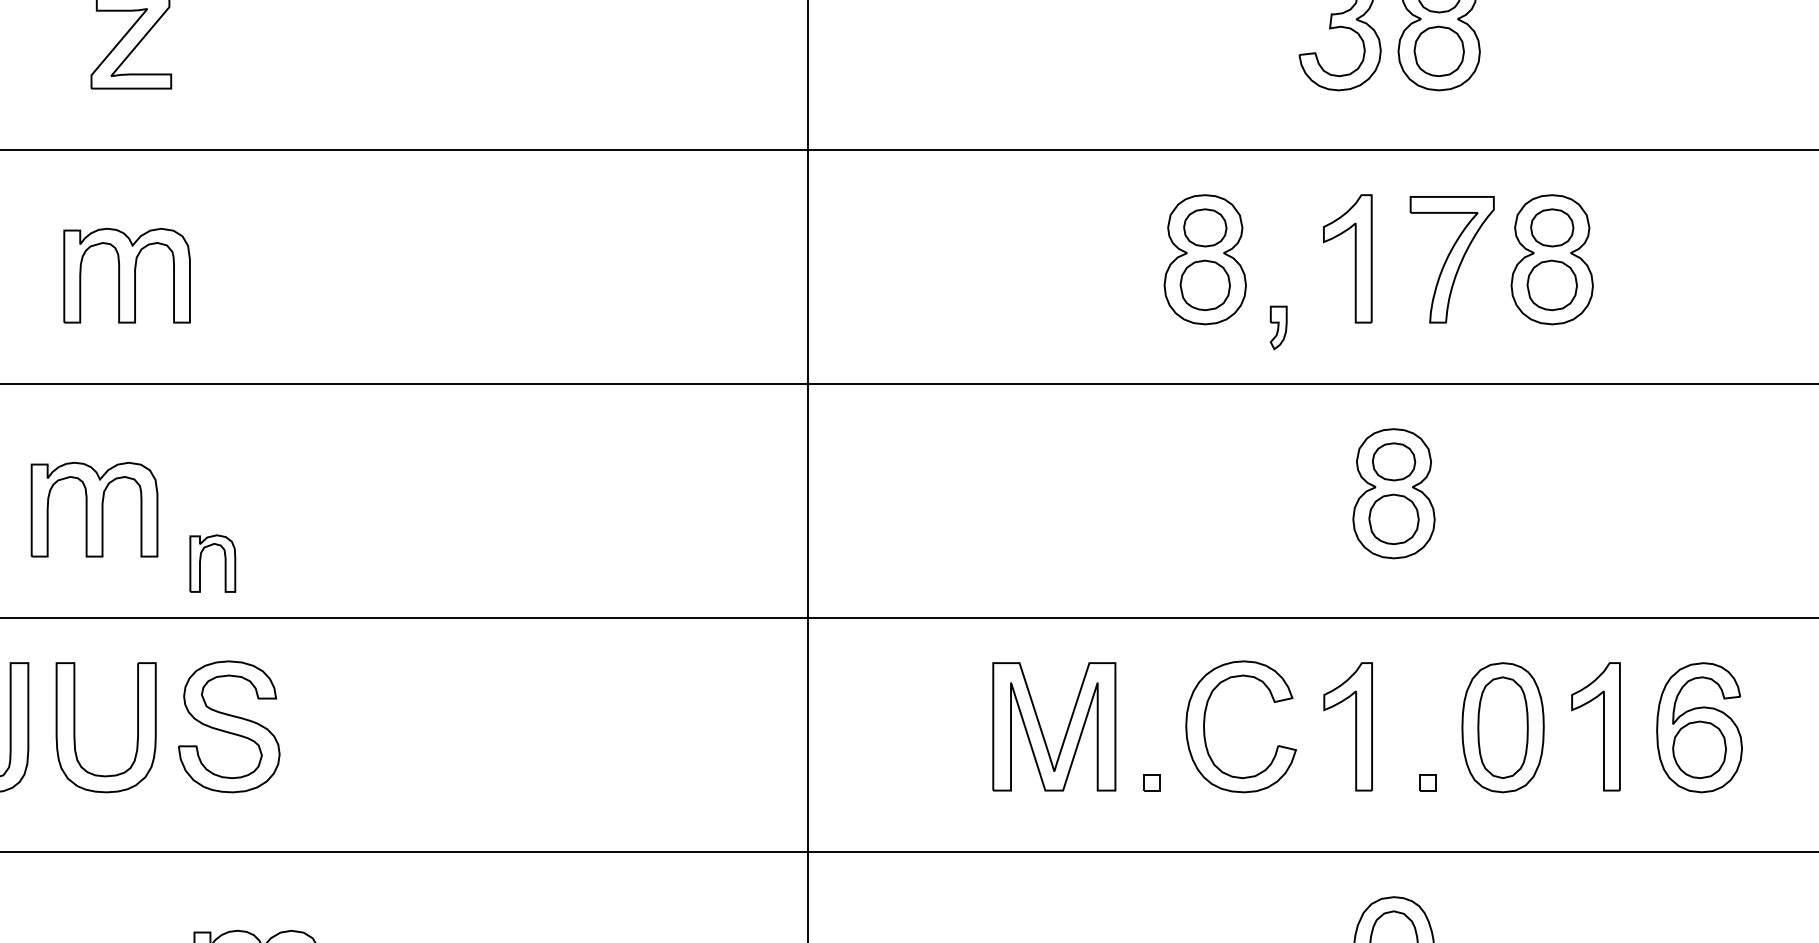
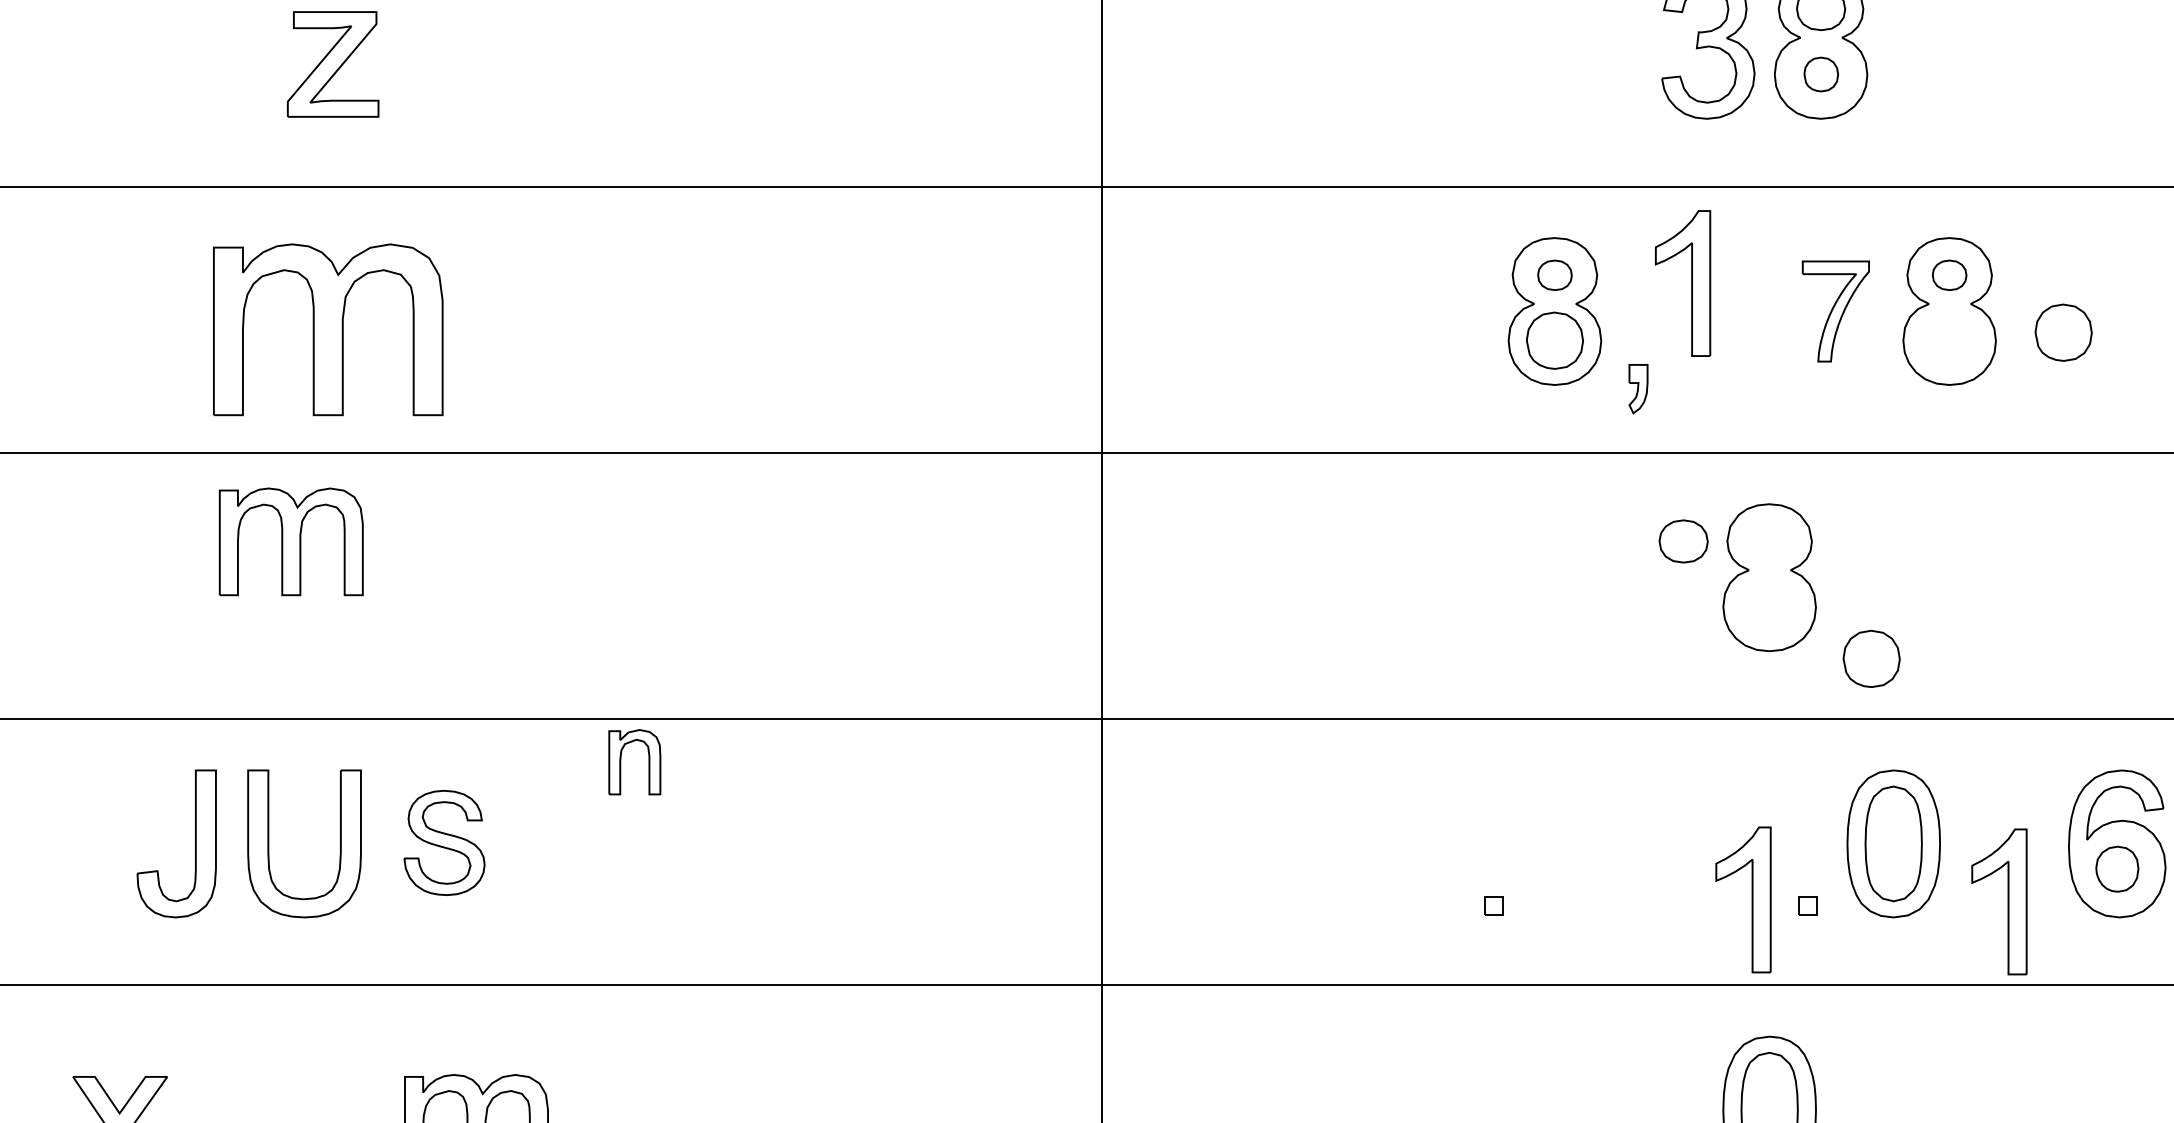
part: (1439, 51) -> (1821, 74), size x0.6
part: (1204, 228) -> (1554, 275), size x0.7
part: (1552, 228) -> (1949, 275), size x0.7
part: (1355, 258) -> (1691, 283), moved
part: (1451, 259) -> (1835, 311), size x0.7
part: (127, 275) -> (328, 329), size x1.6
part: (1552, 285) -> (2063, 332), moved
part: (1393, 461) -> (1683, 541), moved
part: (93, 509) -> (290, 541), moved
part: (1393, 519) -> (1871, 658), moved
part: (201, 563) -> (621, 762), moved
part: (229, 726) -> (444, 842), size x0.7
part: (1204, 726) -> (1554, 842), removed
part: (1355, 726) -> (1751, 899), moved
part: (1603, 726) -> (2007, 901), moved
part: (1042, 729) -> (1369, 846), removed
part: (1699, 750) -> (2117, 869), size x0.7

